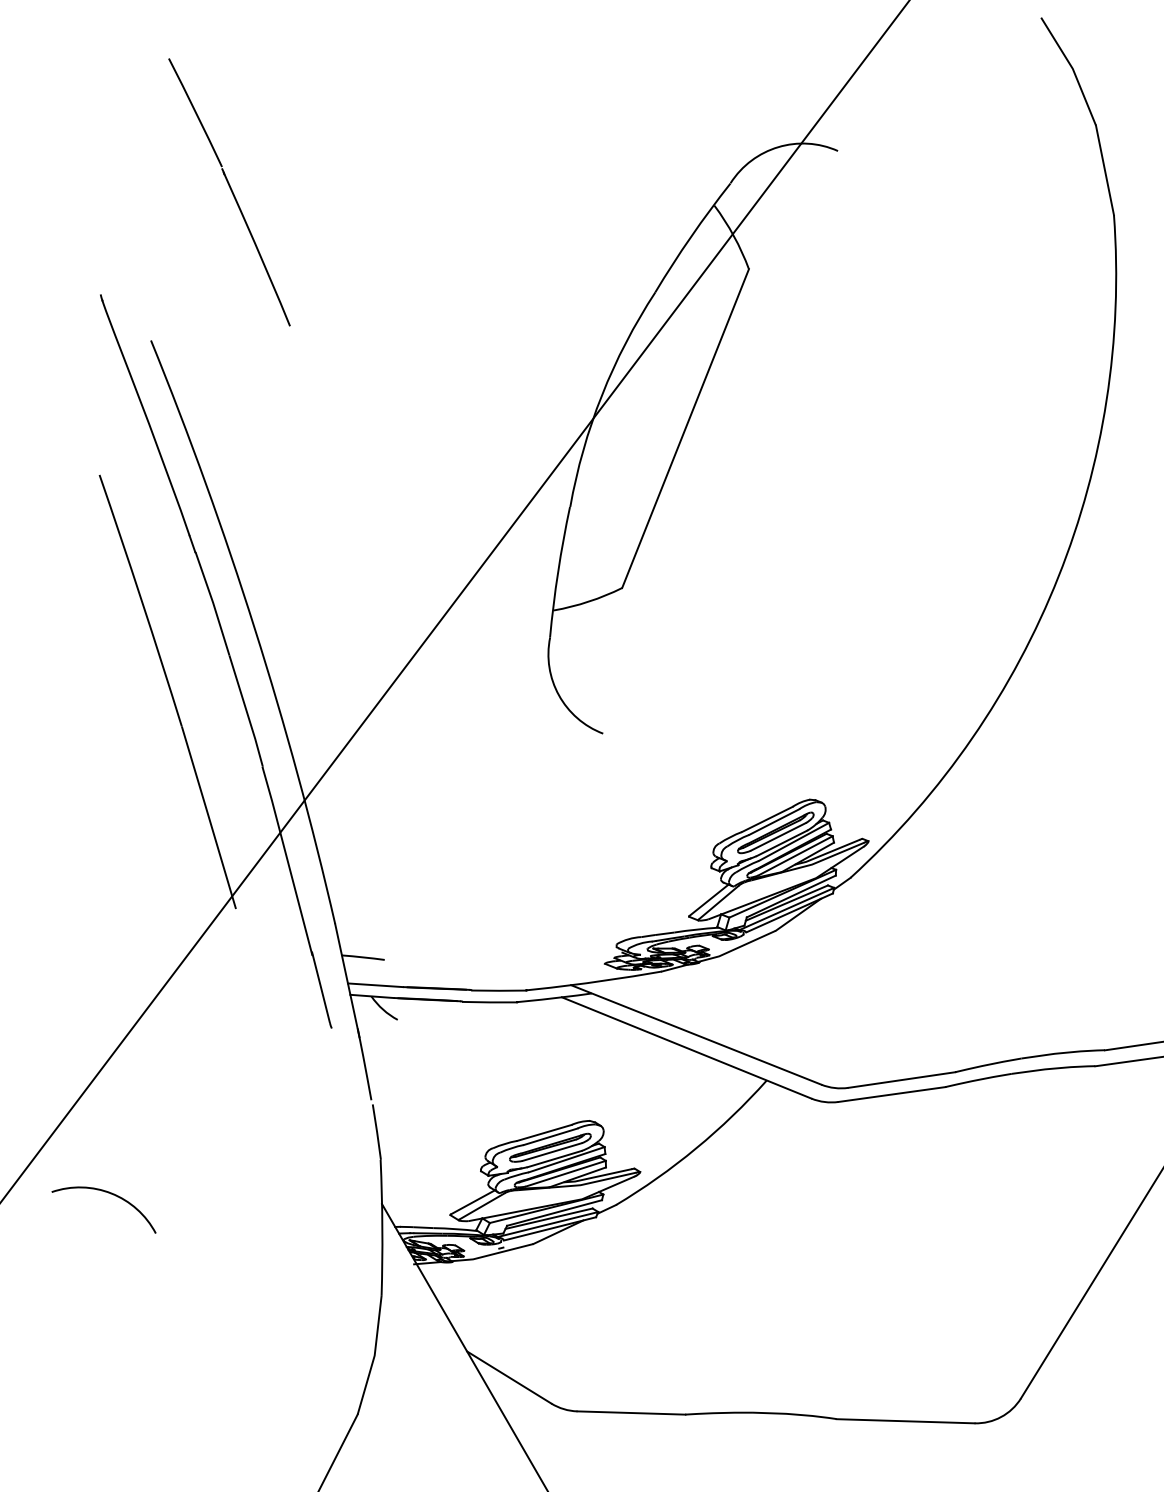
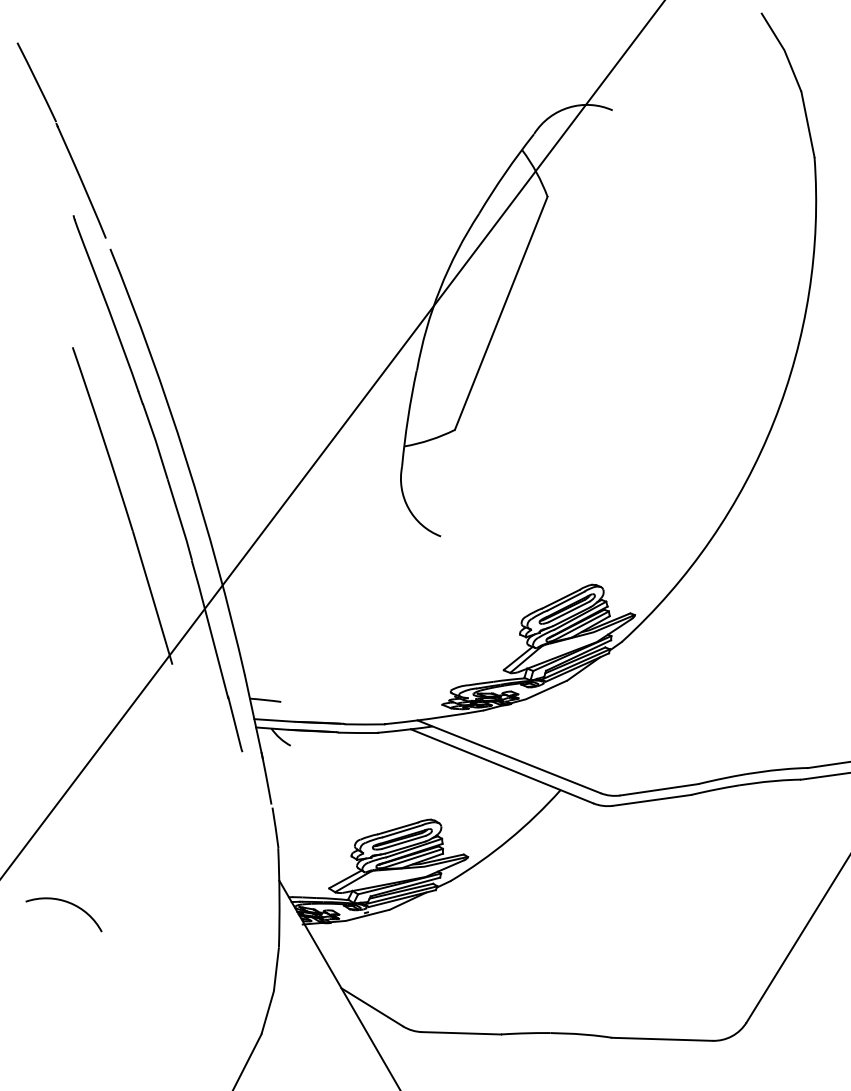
part: (229, 192) -> (61, 140), moved
arc: (110, 1194) -> (68, 903), moved

